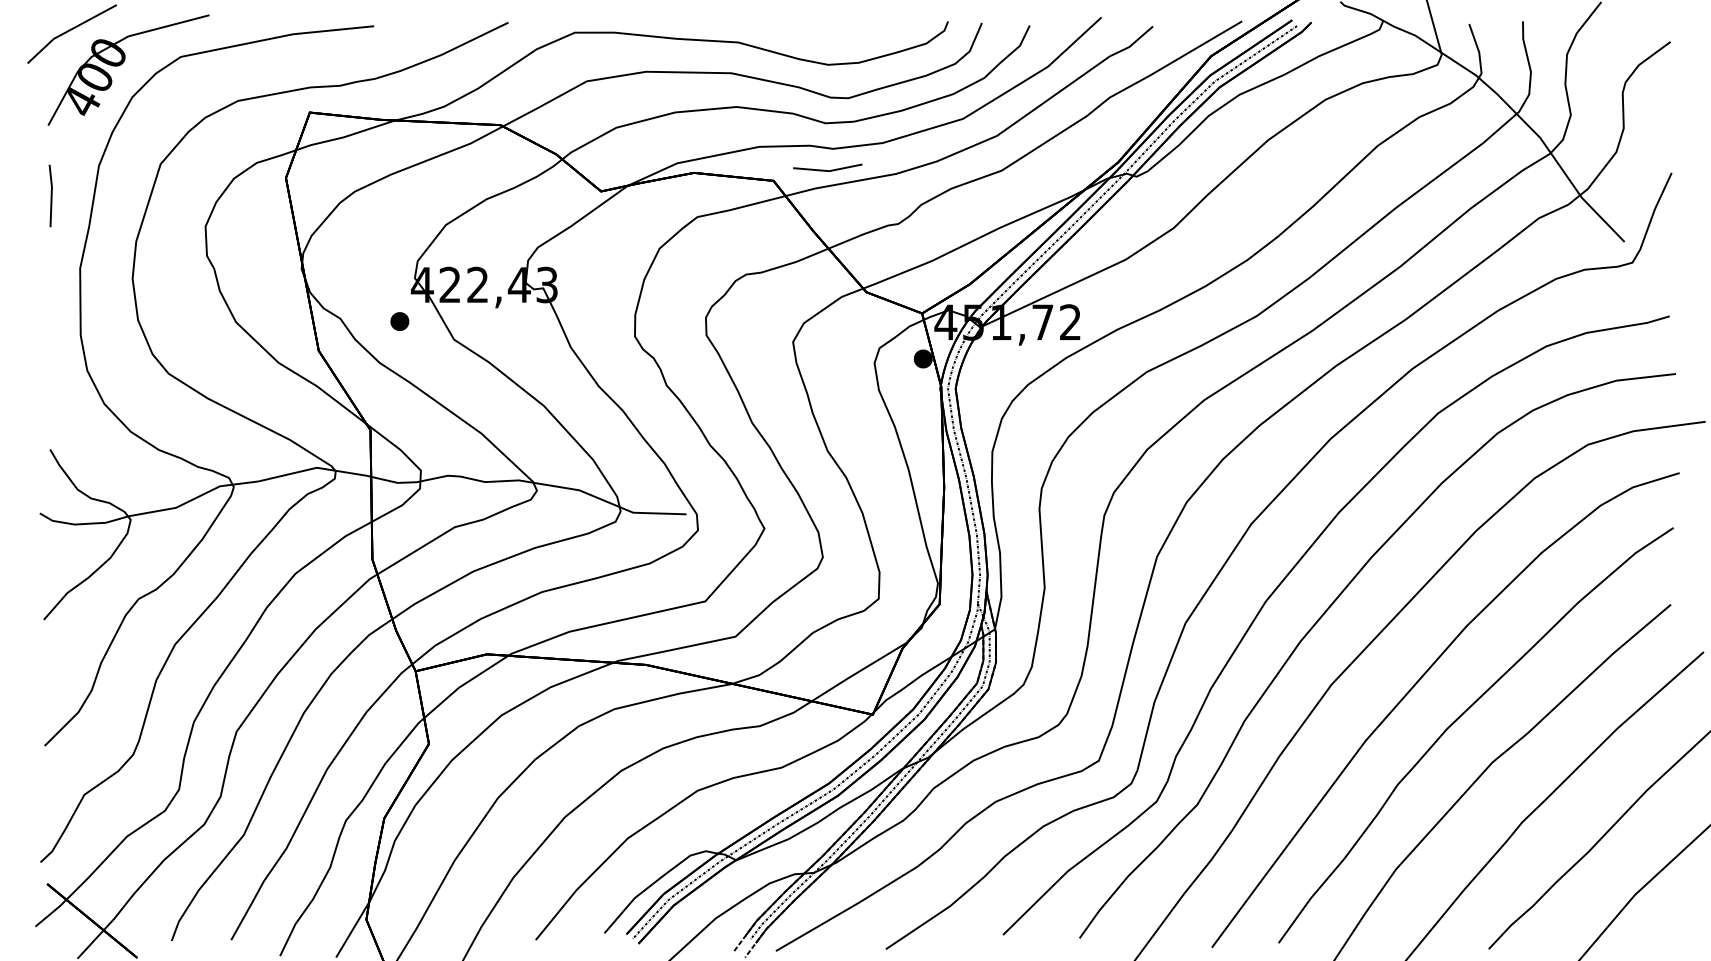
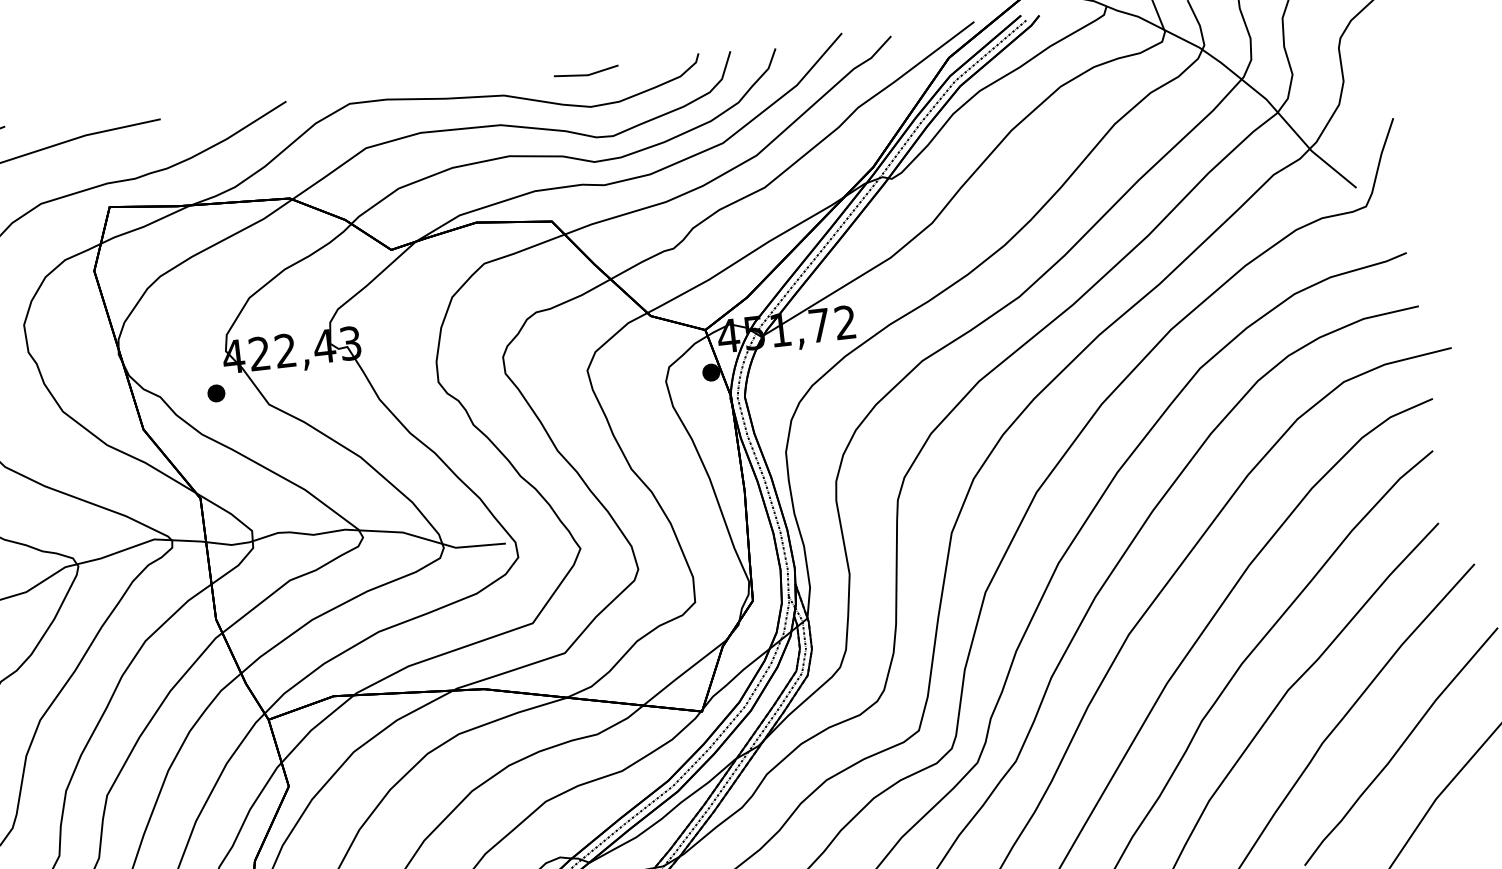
line: (827, 170) -> (586, 74), moved

